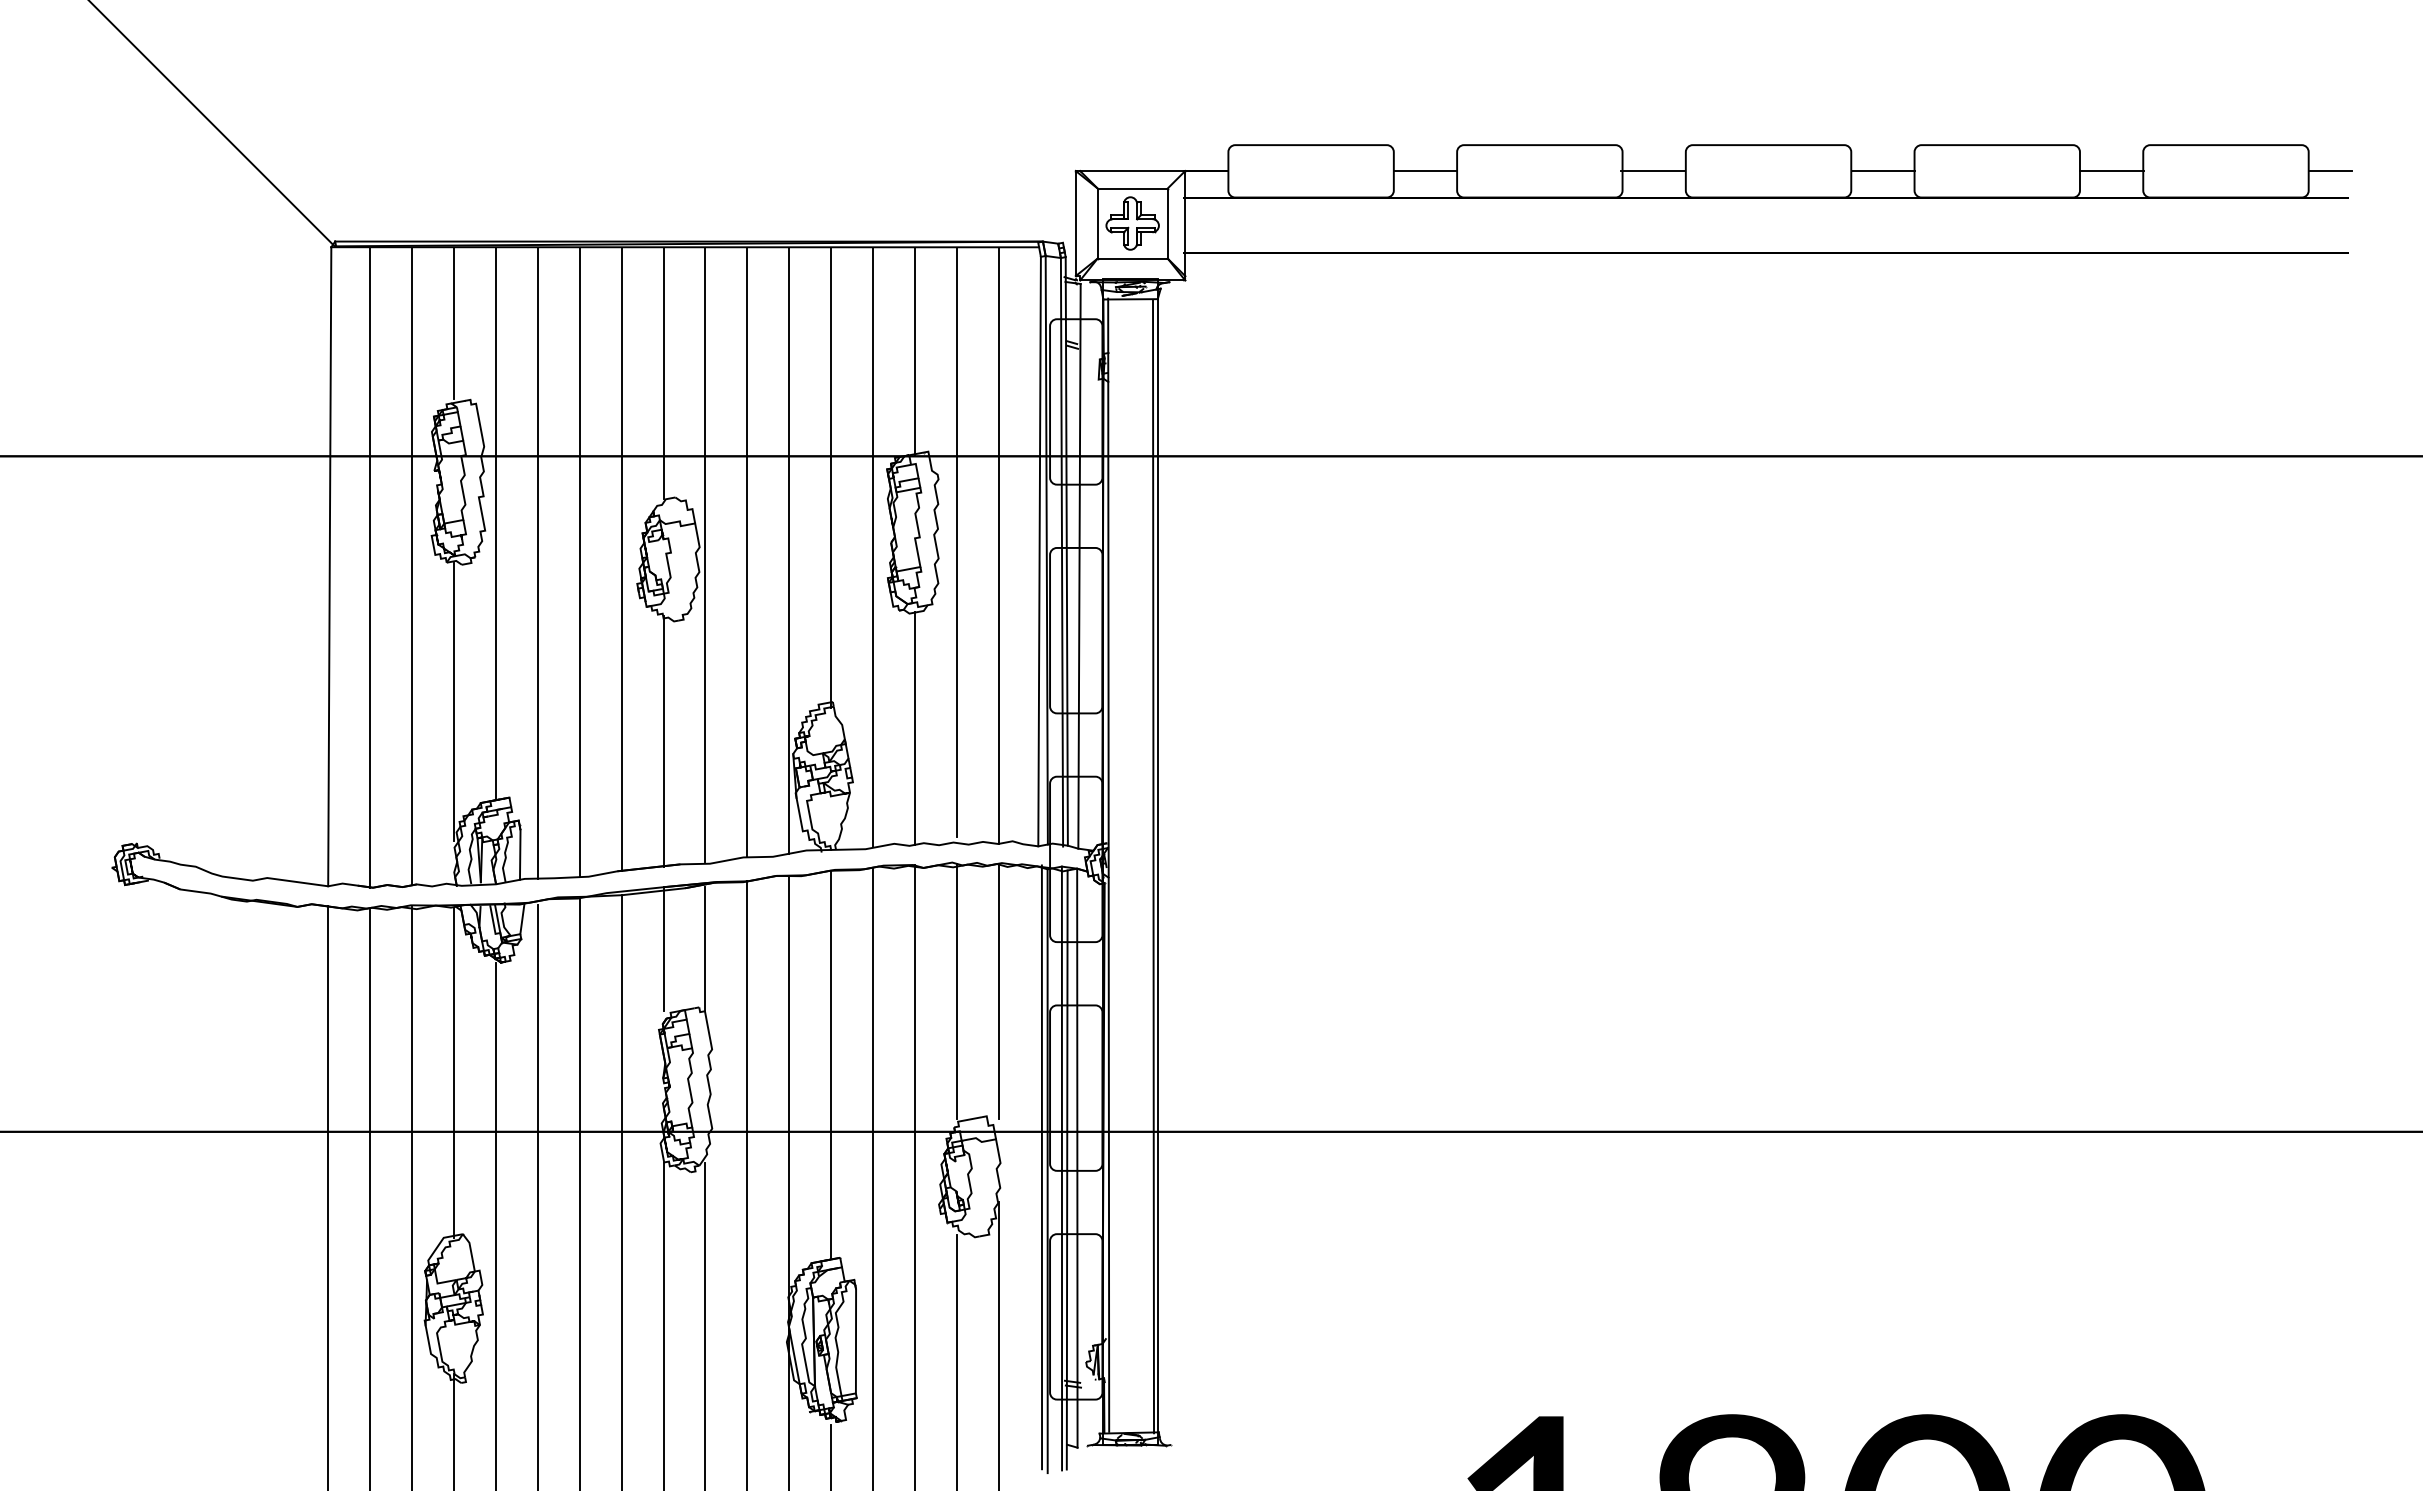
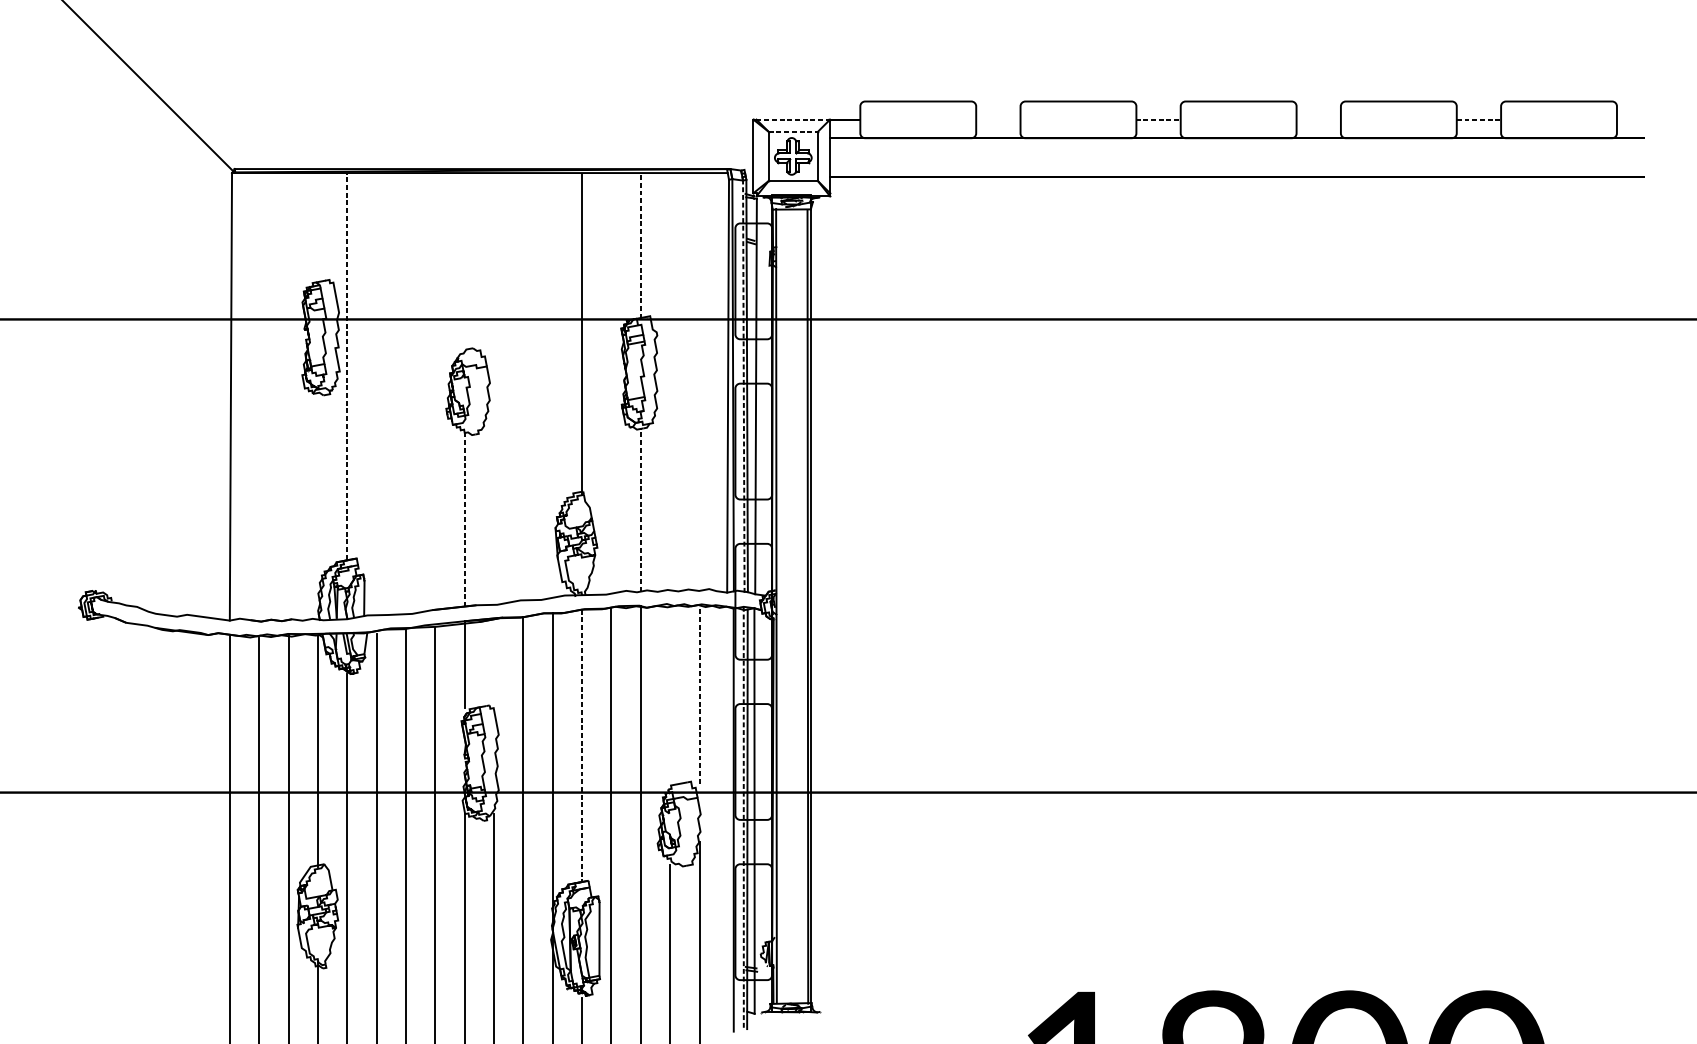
line: (1132, 171) -> (793, 119), solid -> dashed
line: (1425, 171) -> (998, 119), removed
line: (1653, 171) -> (1158, 119), solid -> dashed
line: (1883, 171) -> (1319, 119), removed
line: (2111, 171) -> (1478, 119), solid -> dashed
line: (2329, 171) -> (1631, 119), removed
line: (1133, 188) -> (793, 131), solid -> dashed
line: (453, 323) -> (317, 226), removed
line: (915, 351) -> (641, 246), solid -> dashed
line: (663, 373) -> (464, 261), removed
line: (495, 523) -> (347, 366), solid -> dashed
line: (956, 542) -> (669, 379), removed
line: (998, 546) -> (699, 382), removed
line: (873, 547) -> (611, 383), removed
line: (789, 551) -> (552, 386), removed
line: (1062, 551) -> (744, 386), solid -> dashed
line: (747, 552) -> (523, 386), removed
line: (705, 554) -> (494, 388), removed
line: (621, 559) -> (435, 391), removed
line: (579, 562) -> (405, 393), removed
line: (537, 563) -> (376, 394), removed
line: (412, 566) -> (288, 396), removed
line: (370, 567) -> (259, 397), removed
line: (453, 702) -> (317, 491), removed
line: (915, 727) -> (641, 509), solid -> dashed
line: (663, 740) -> (464, 518), solid -> dashed
line: (705, 948) -> (494, 664), removed
line: (956, 991) -> (669, 694), removed
line: (998, 991) -> (699, 694), solid -> dashed
line: (831, 1064) -> (582, 745), solid -> dashed
line: (1041, 1167) -> (729, 817), removed
line: (1061, 1168) -> (743, 818), solid -> dashed

